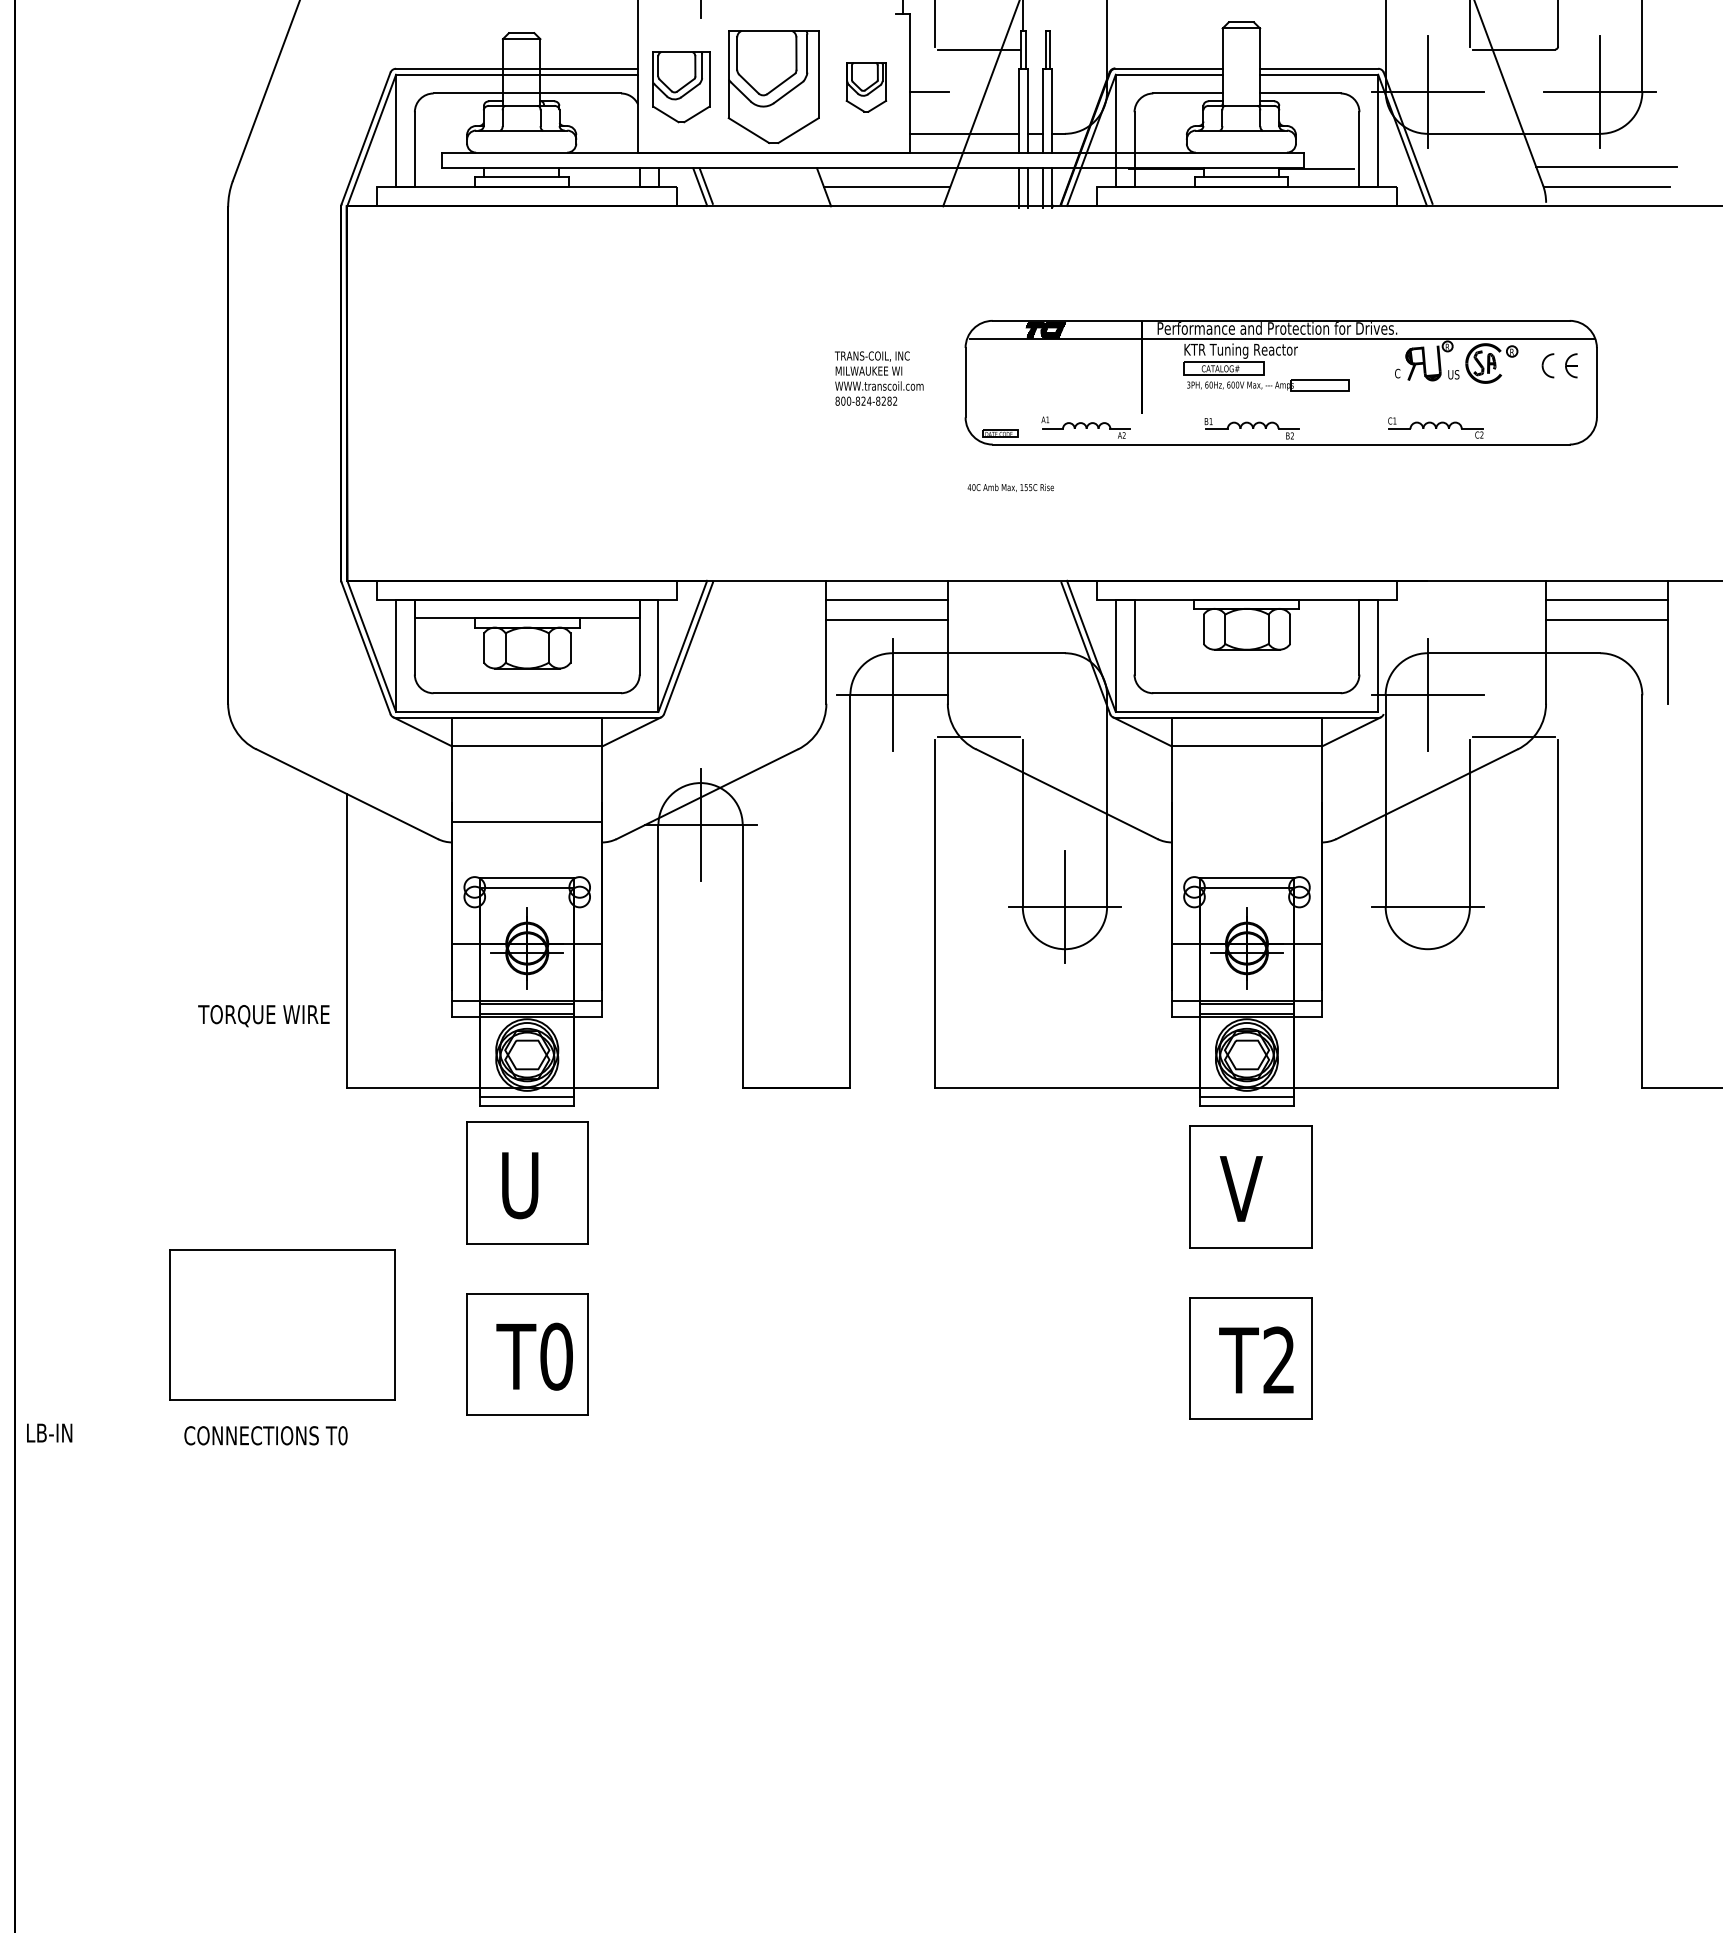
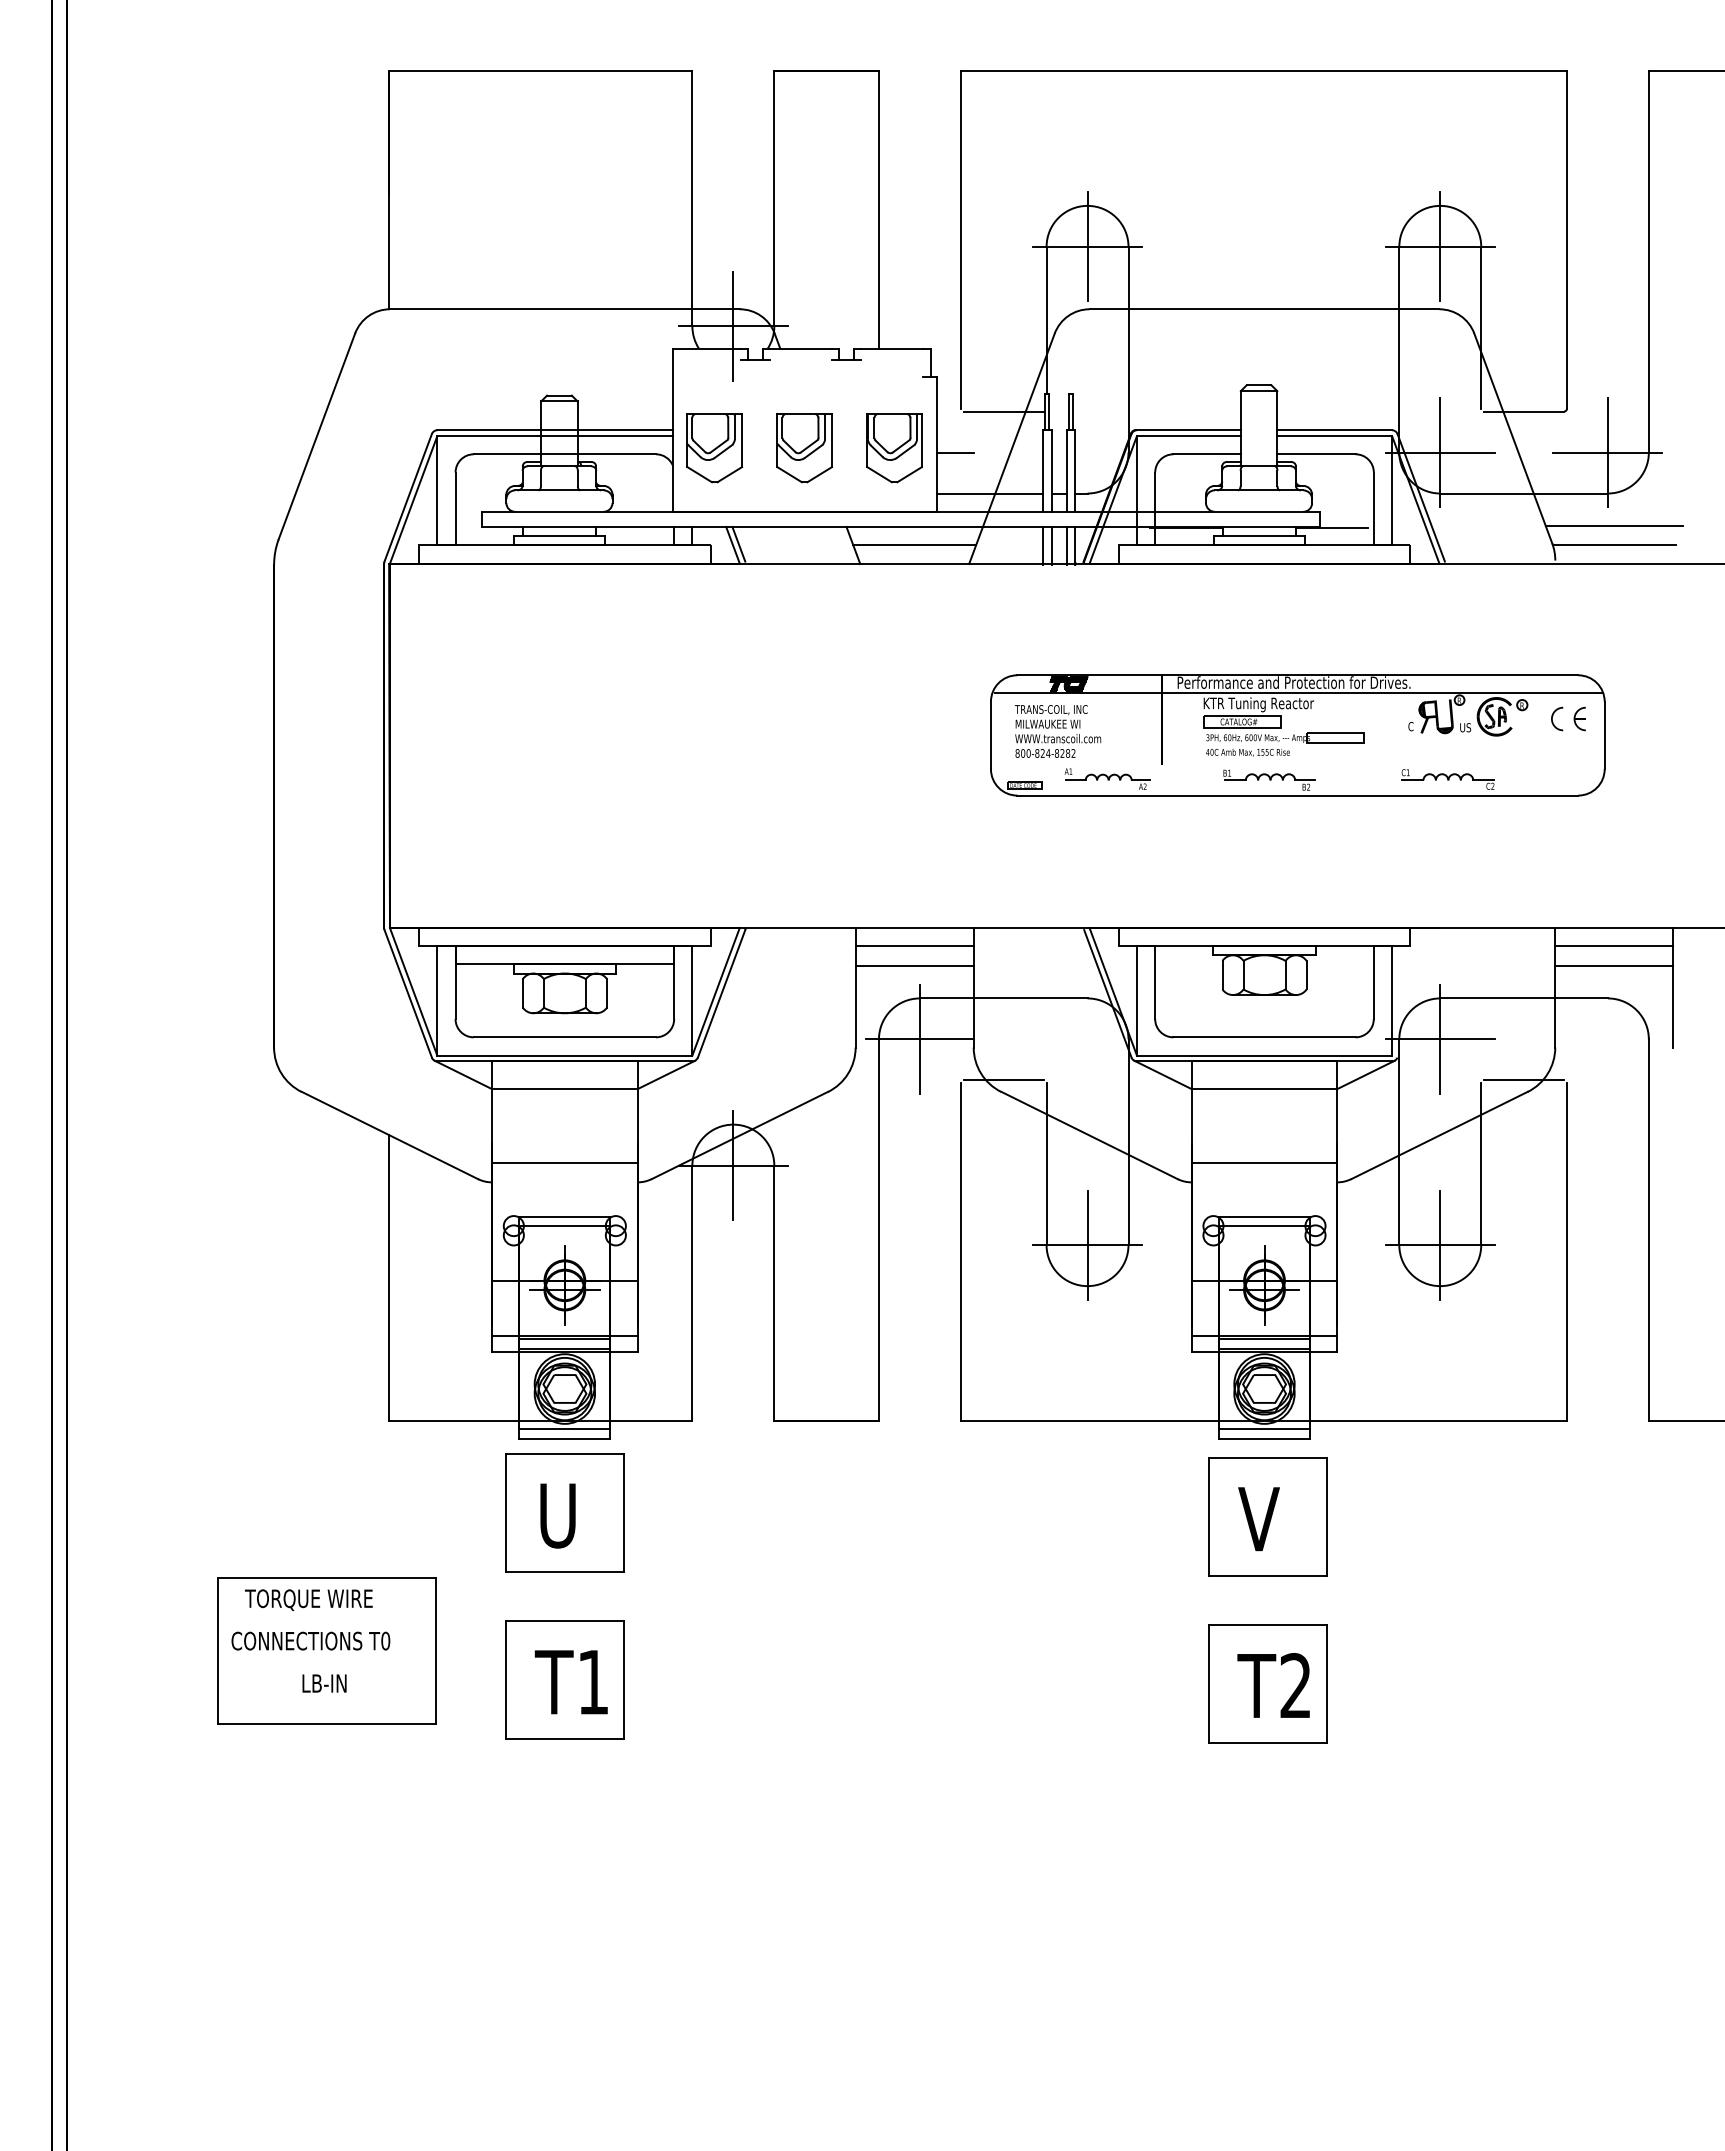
part: (773, 87) -> (804, 448), size x0.62
part: (866, 87) -> (894, 448), size x1.43
text: (878, 378) -> (1057, 731), moved
text: (1010, 487) -> (1247, 752), moved
line: (1246, 822) -> (1264, 1162), added
line: (1428, 906) -> (1440, 1244), added
text: (263, 1015) -> (308, 1599), moved
text: (556, 1356) -> (593, 1682), T0 -> T1
text: (49, 1433) -> (324, 1683), moved
text: (265, 1435) -> (310, 1640), moved

